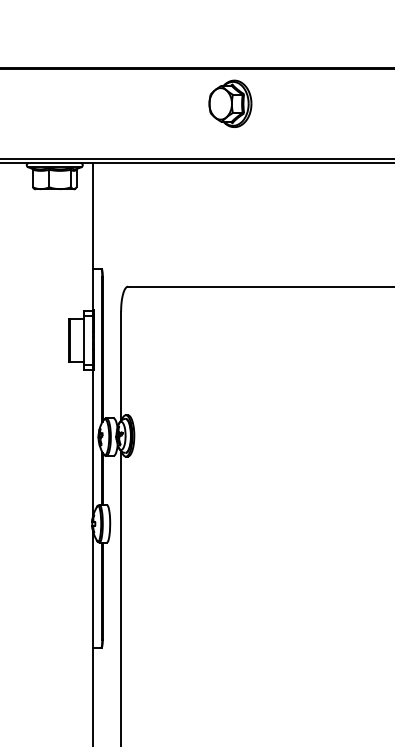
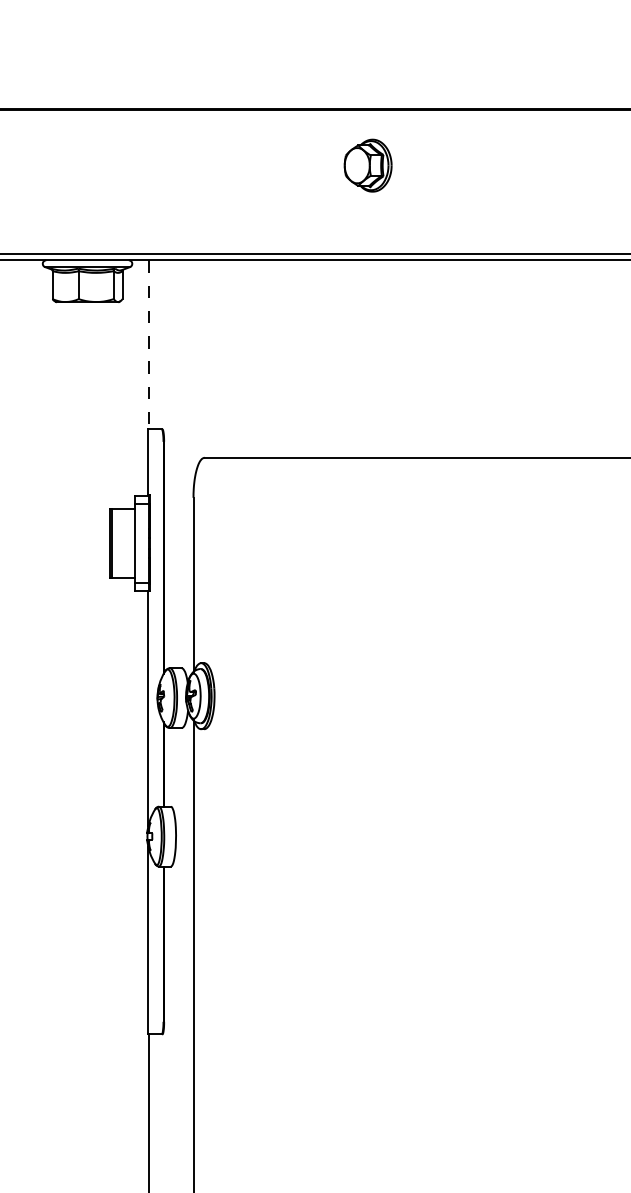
part: (230, 103) -> (368, 165), size x0.7
line: (93, 215) -> (149, 344), solid -> dashed

